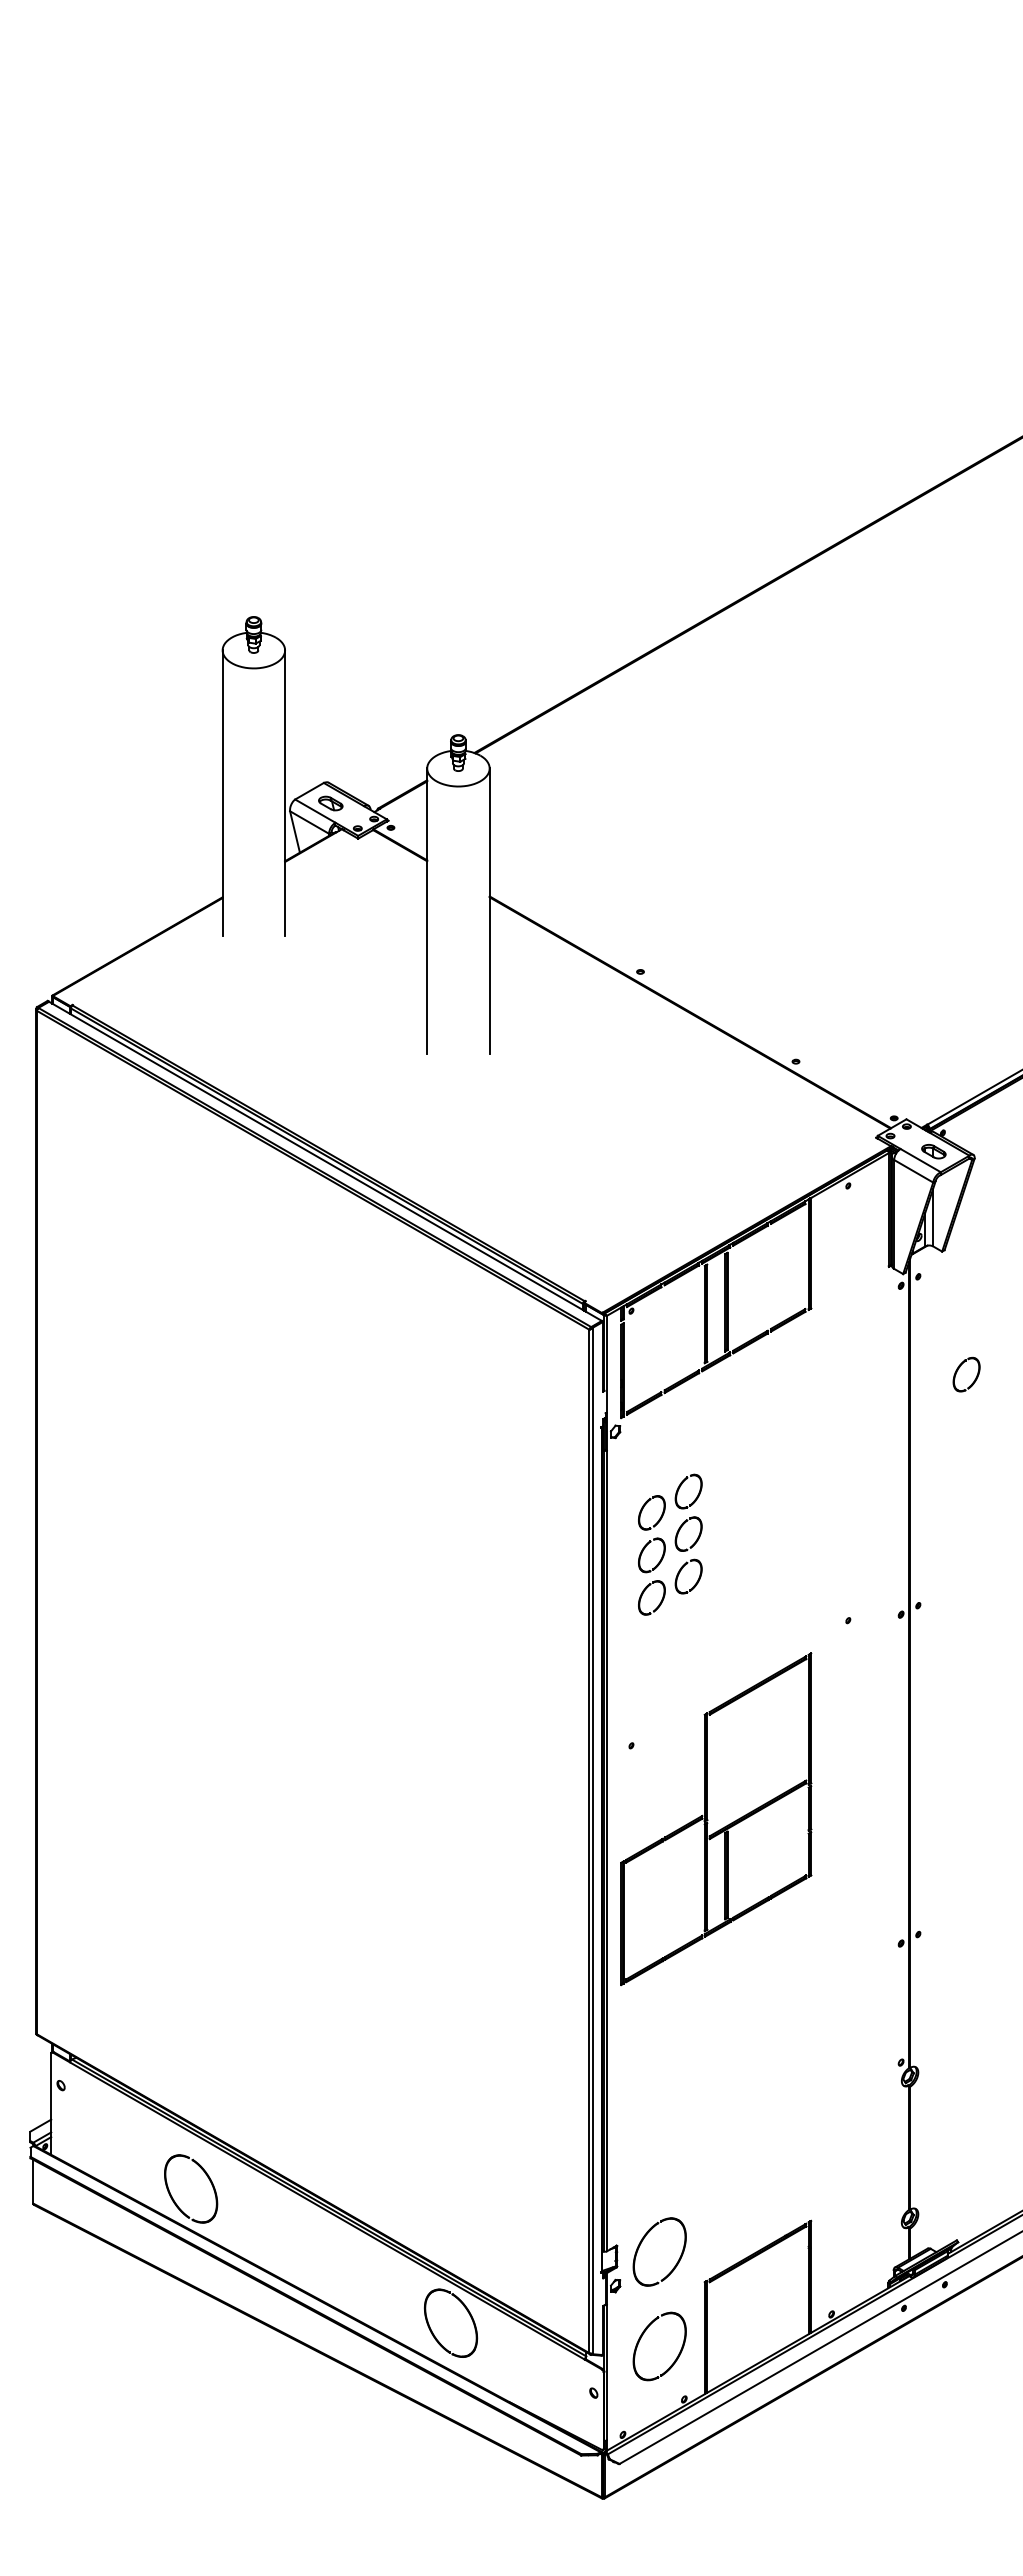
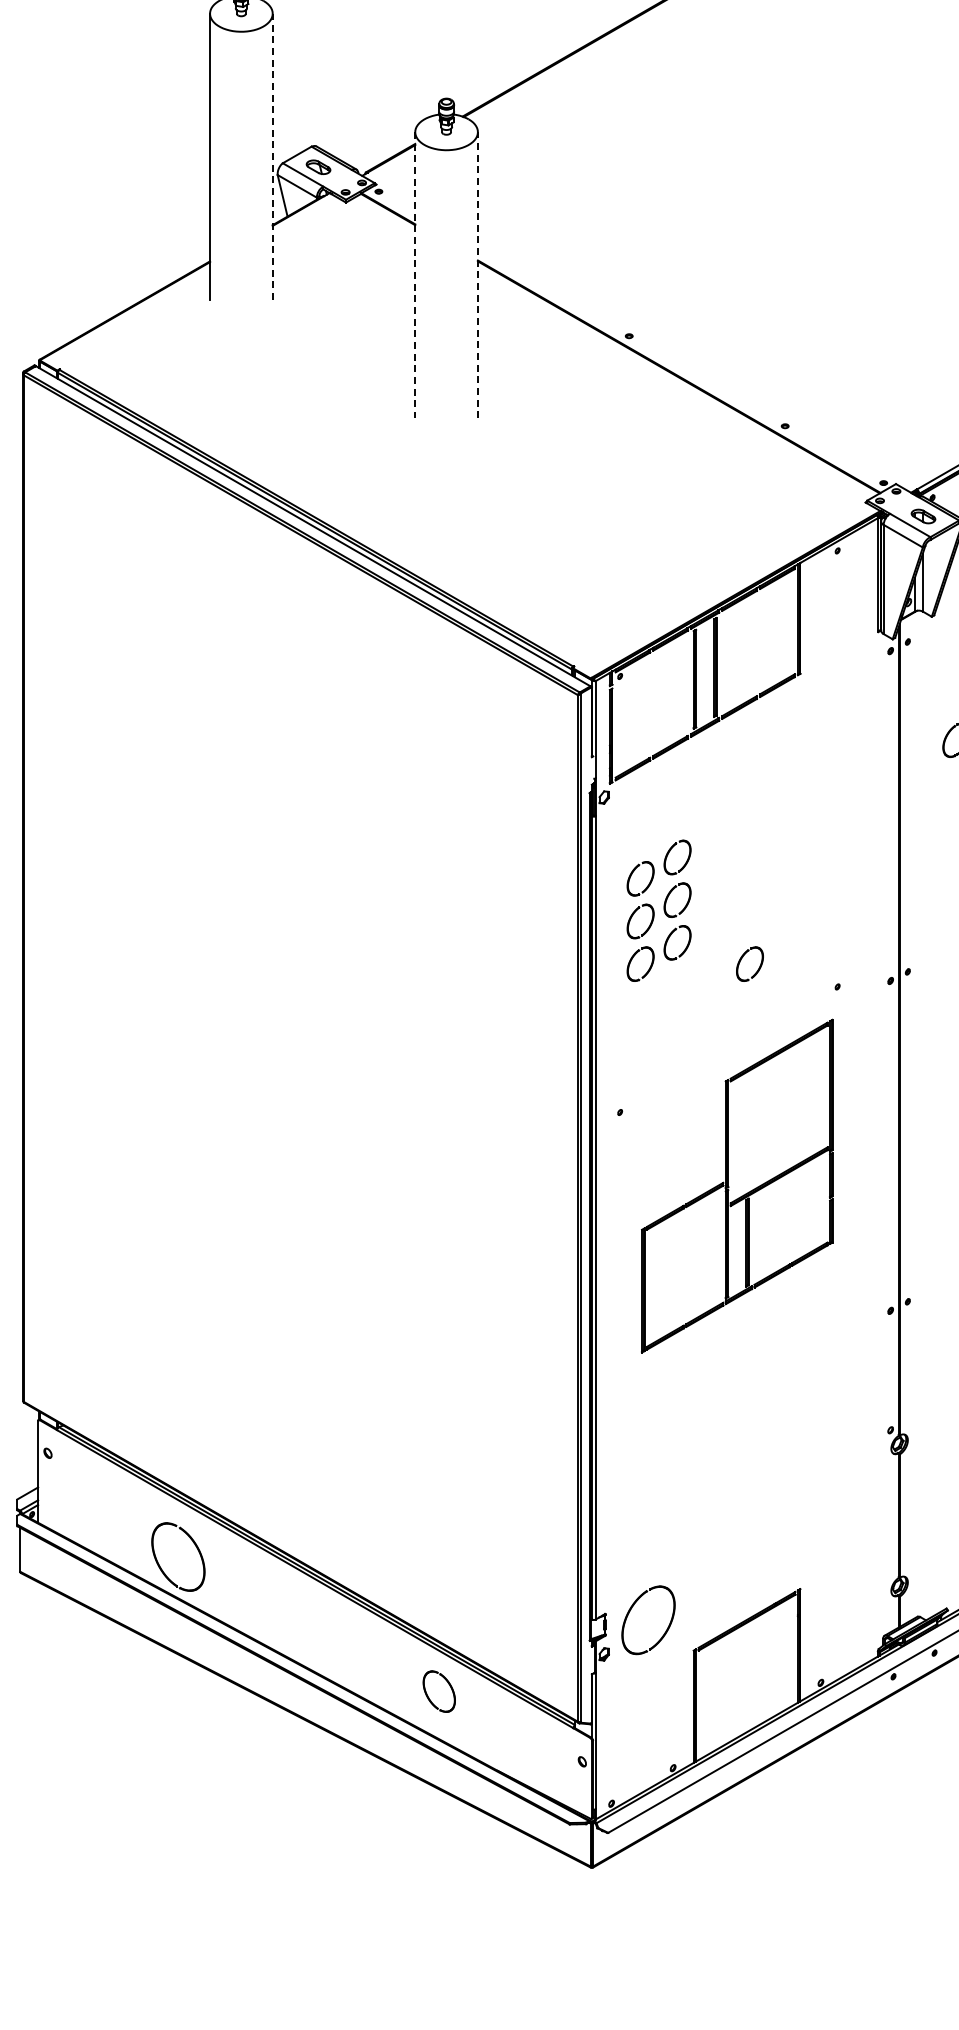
line: (285, 793) -> (273, 157), solid -> dashed
line: (427, 911) -> (415, 275), solid -> dashed
line: (489, 911) -> (477, 275), solid -> dashed
part: (752, 1594) -> (741, 960), added
part: (716, 1819) -> (737, 1186), moved
part: (451, 2322) -> (439, 1690), size x0.6
part: (641, 2338) -> (630, 1707), removed

